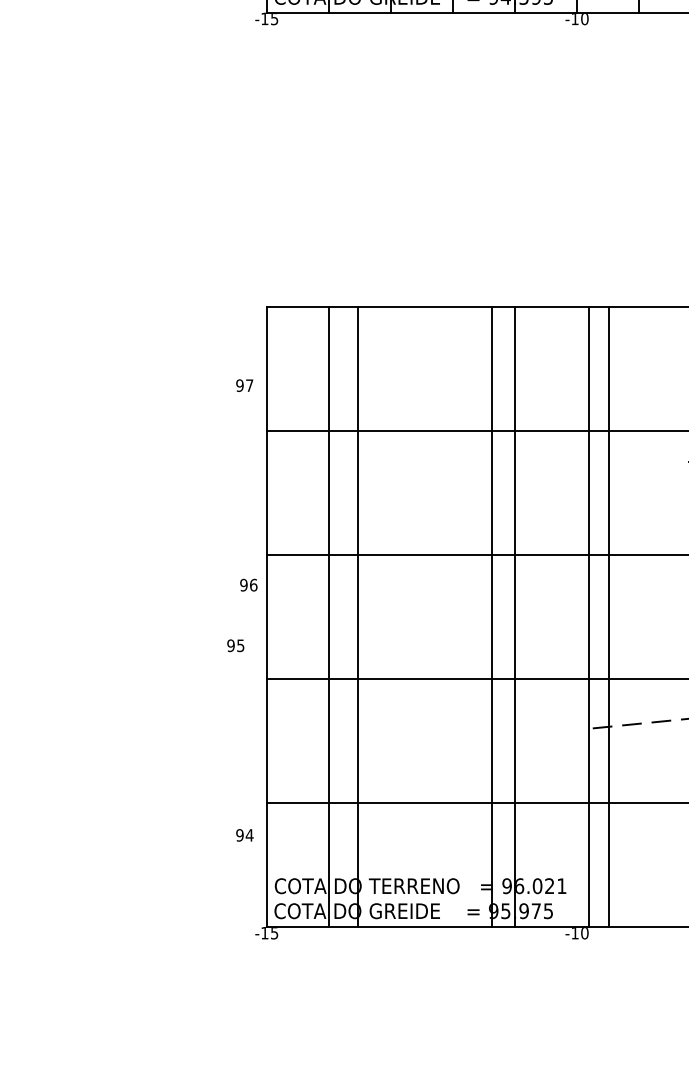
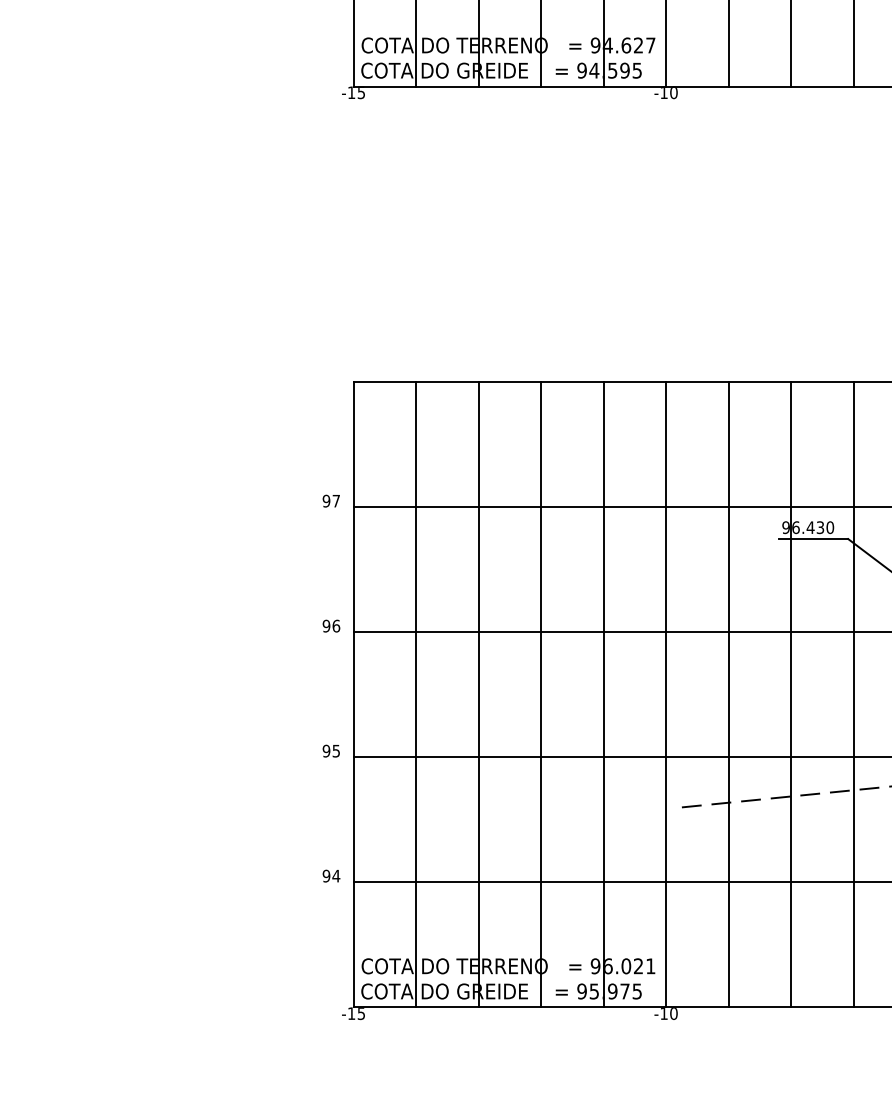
text: (243, 385) -> (330, 500), moved
text: (248, 584) -> (331, 625), moved
line: (358, 616) -> (478, 694), moved
line: (492, 616) -> (541, 694), moved
line: (588, 616) -> (728, 694), moved
line: (609, 616) -> (666, 694), moved
text: (234, 645) -> (330, 750), moved
text: (244, 834) -> (331, 875), moved

